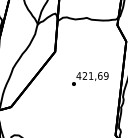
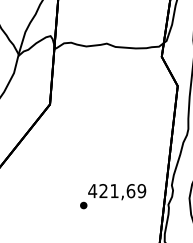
text: (90, 78) -> (113, 195), moved

